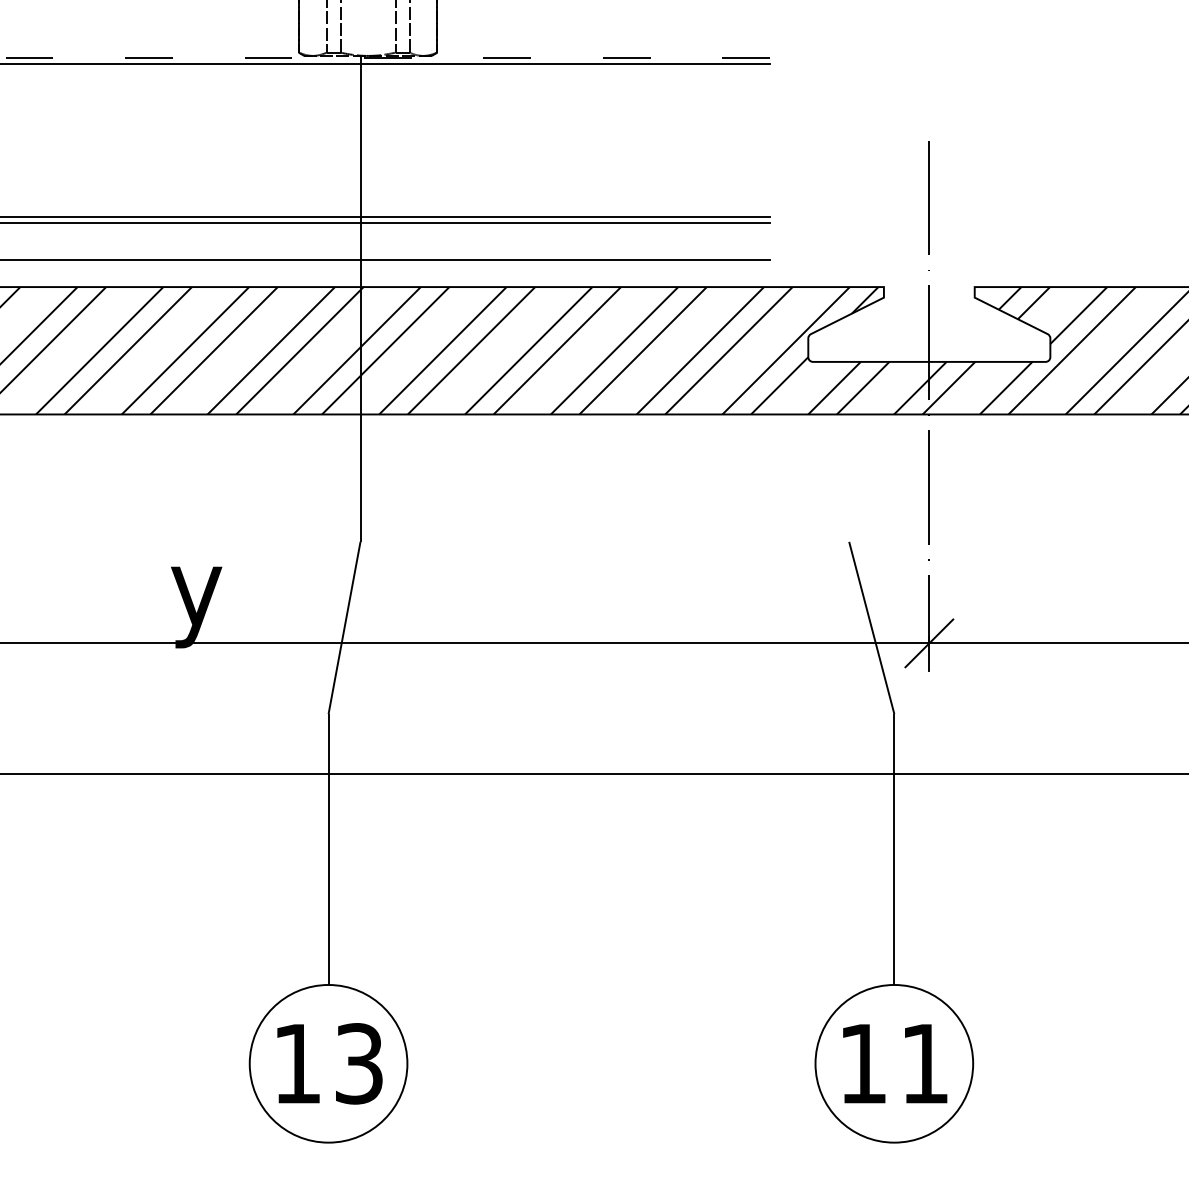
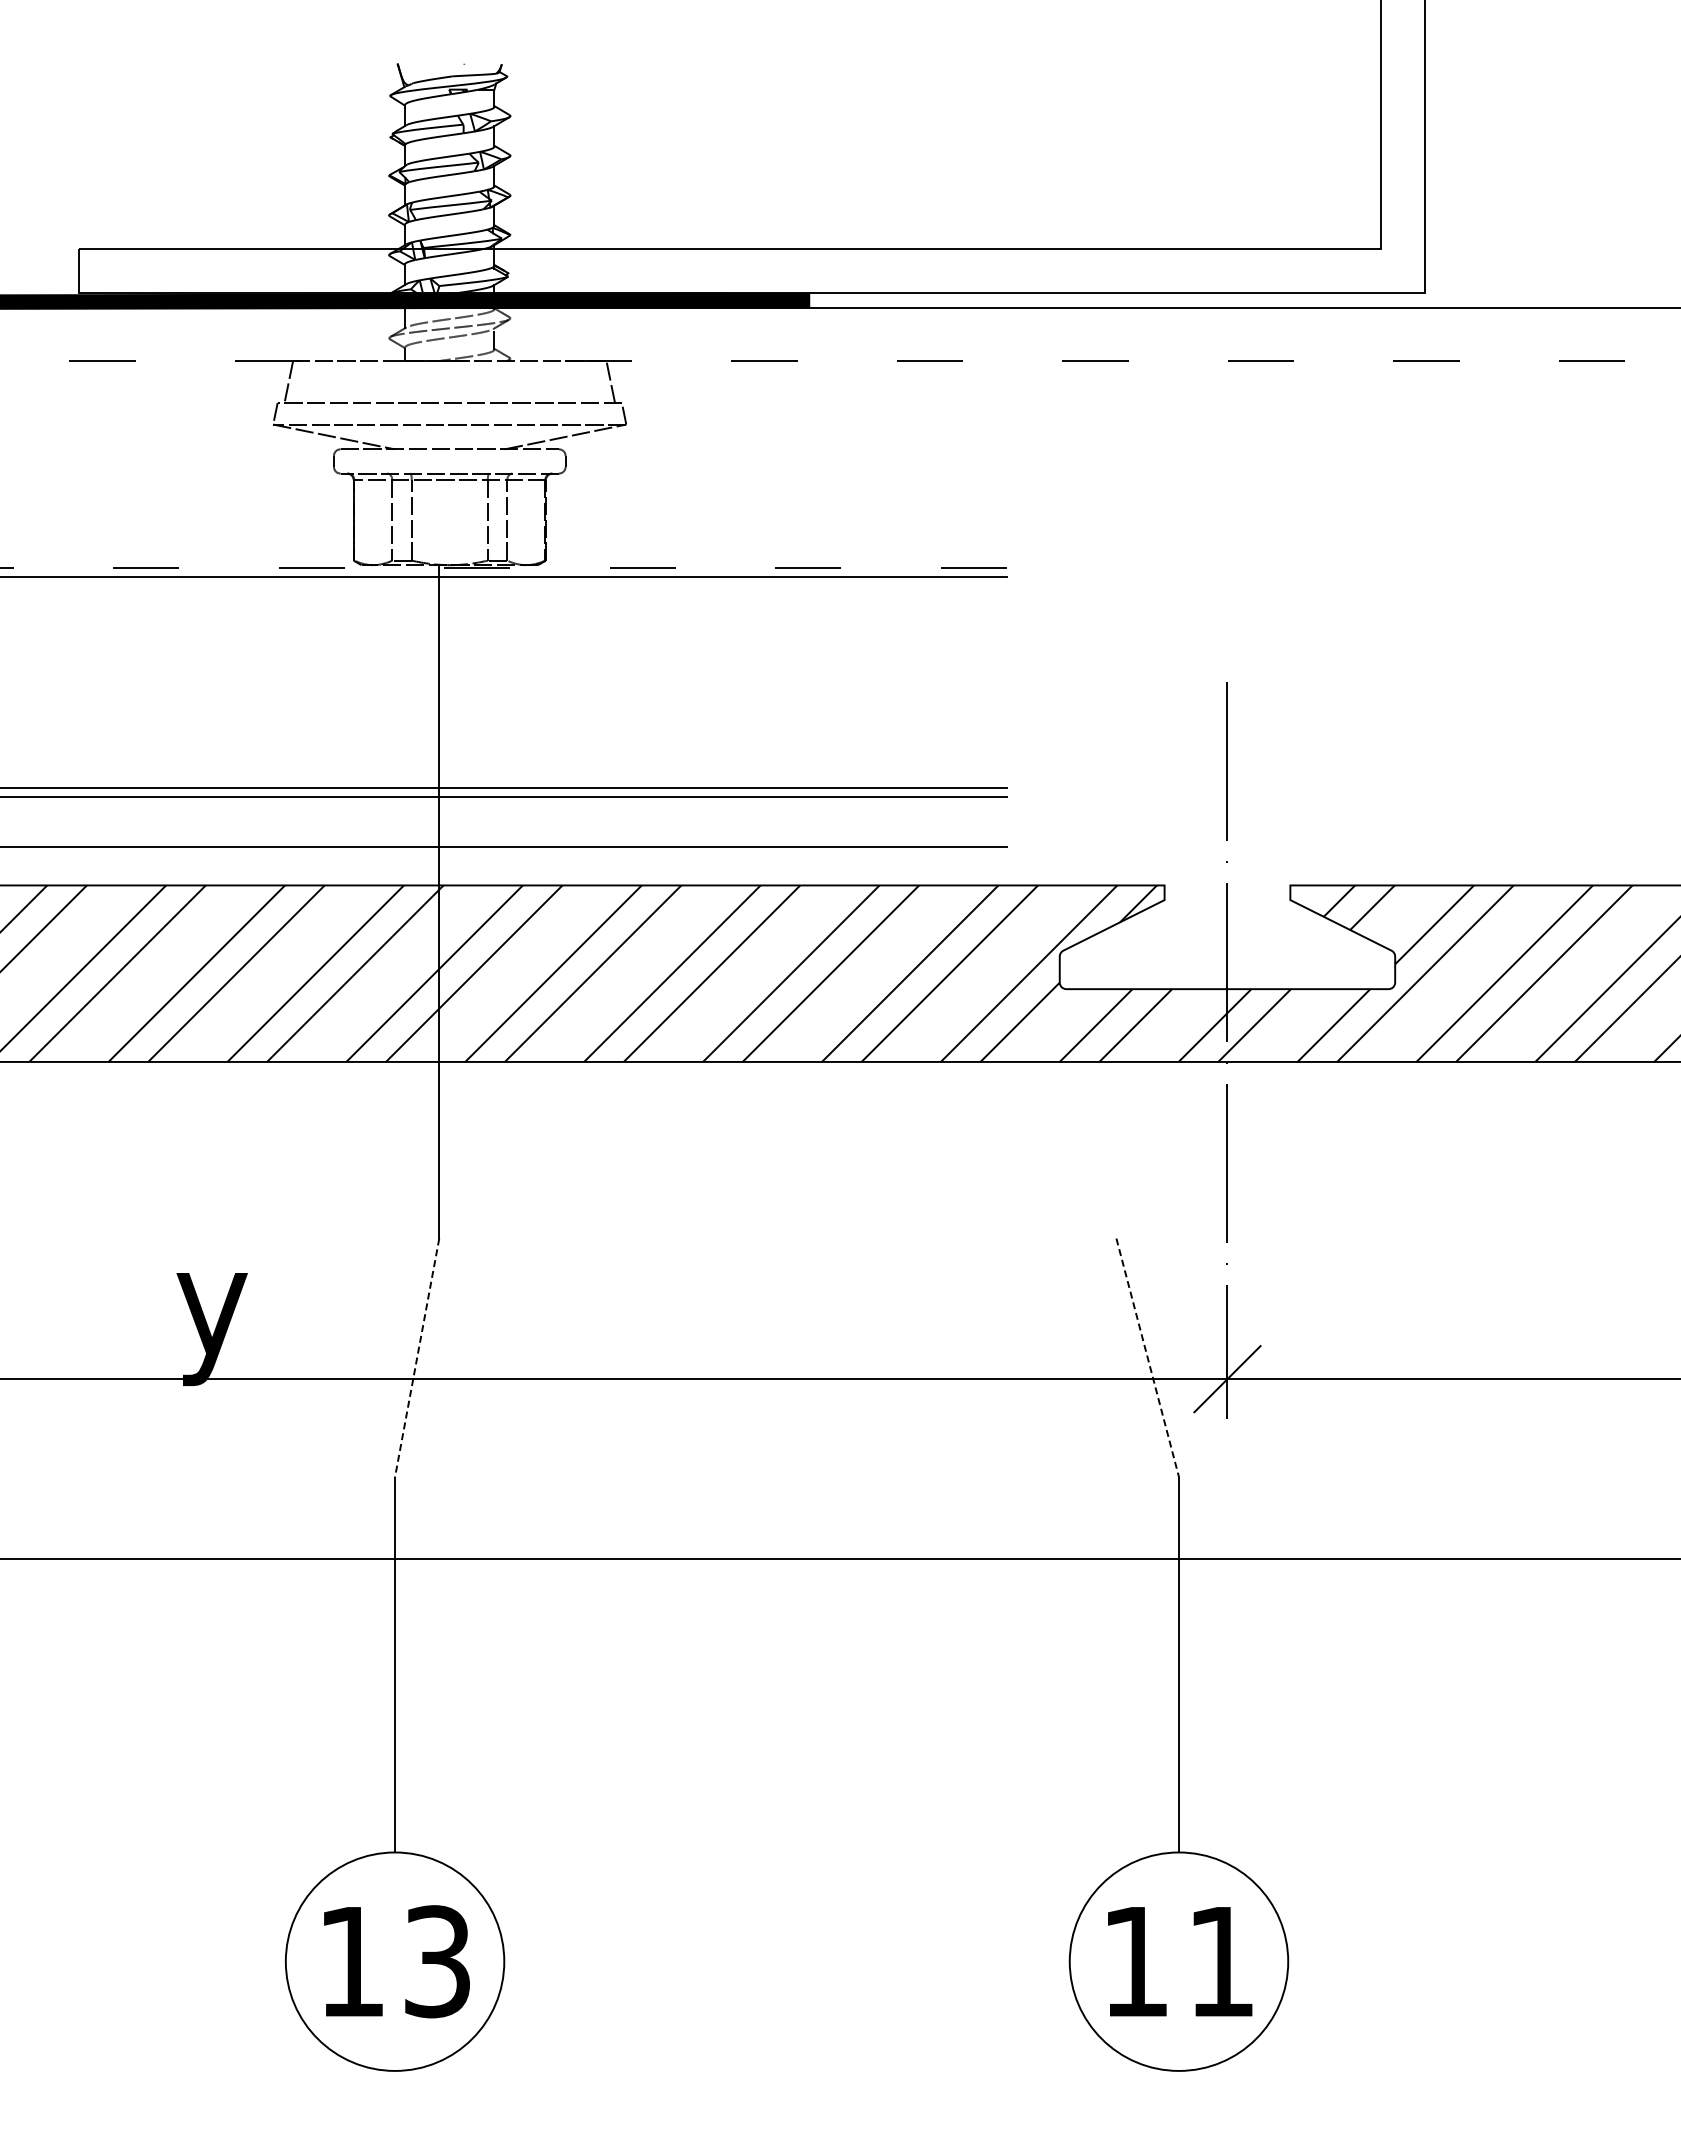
line: (344, 628) -> (417, 1358), solid -> dashed
line: (871, 628) -> (1147, 1358), solid -> dashed

